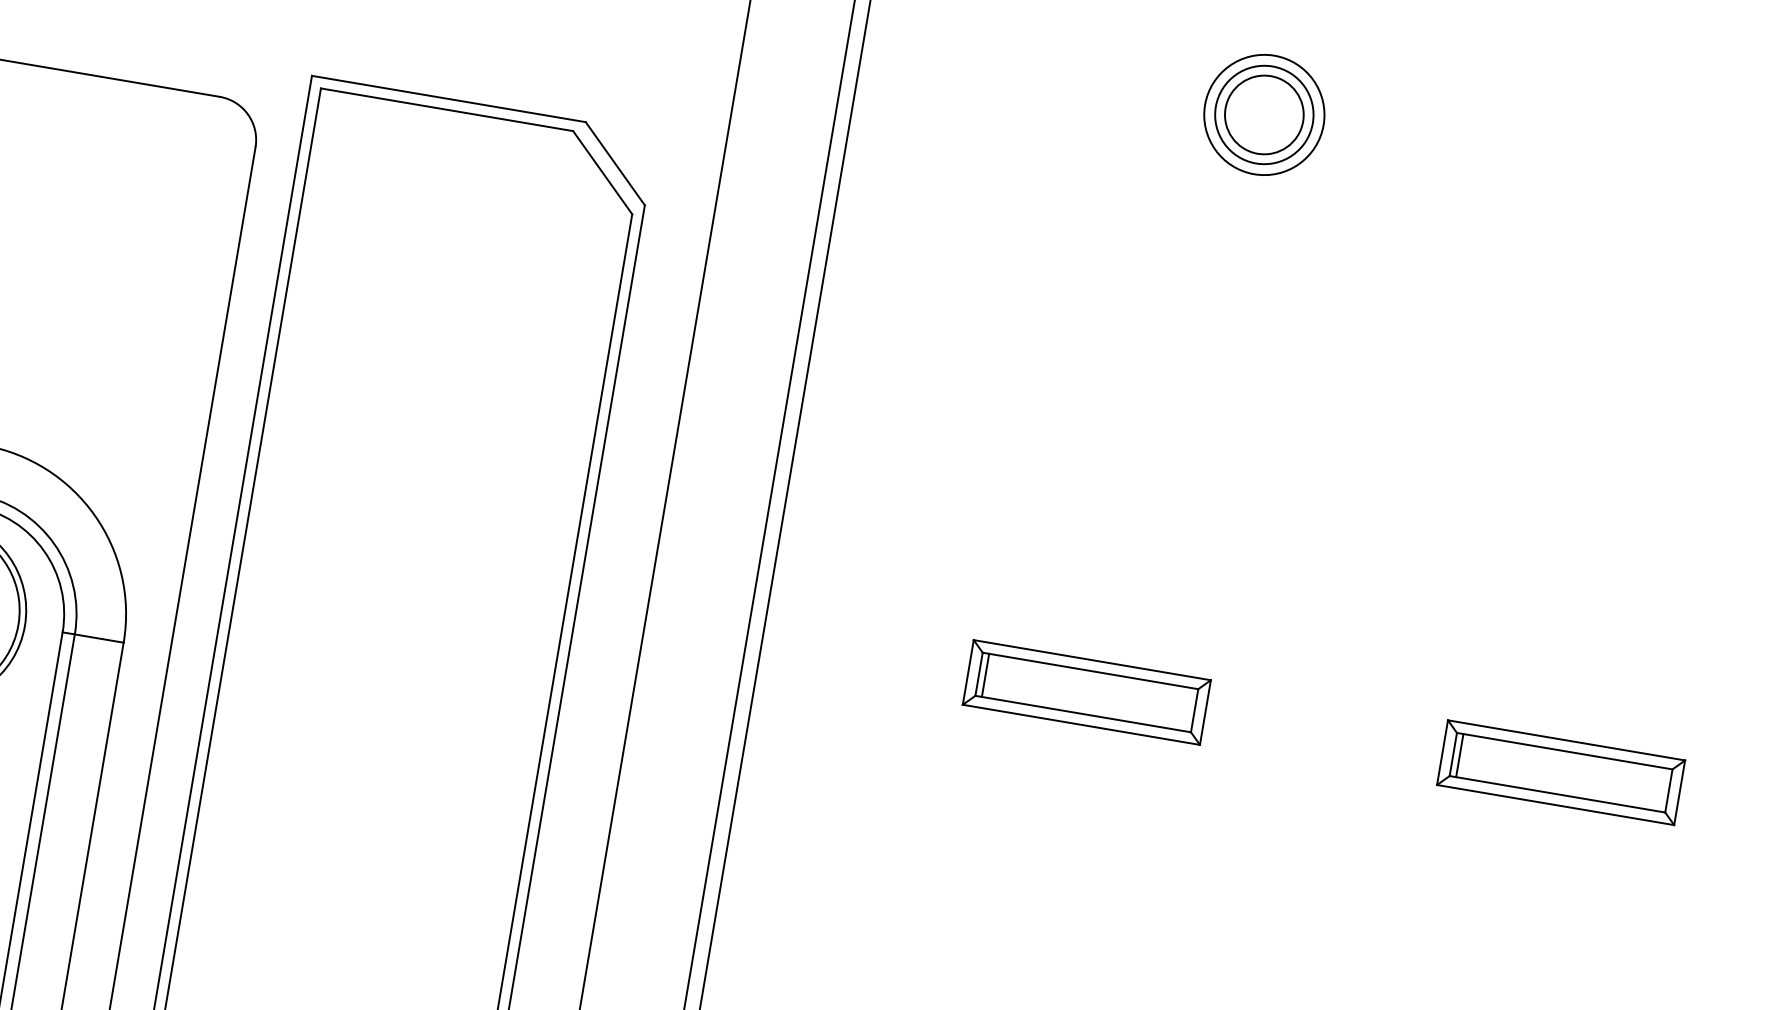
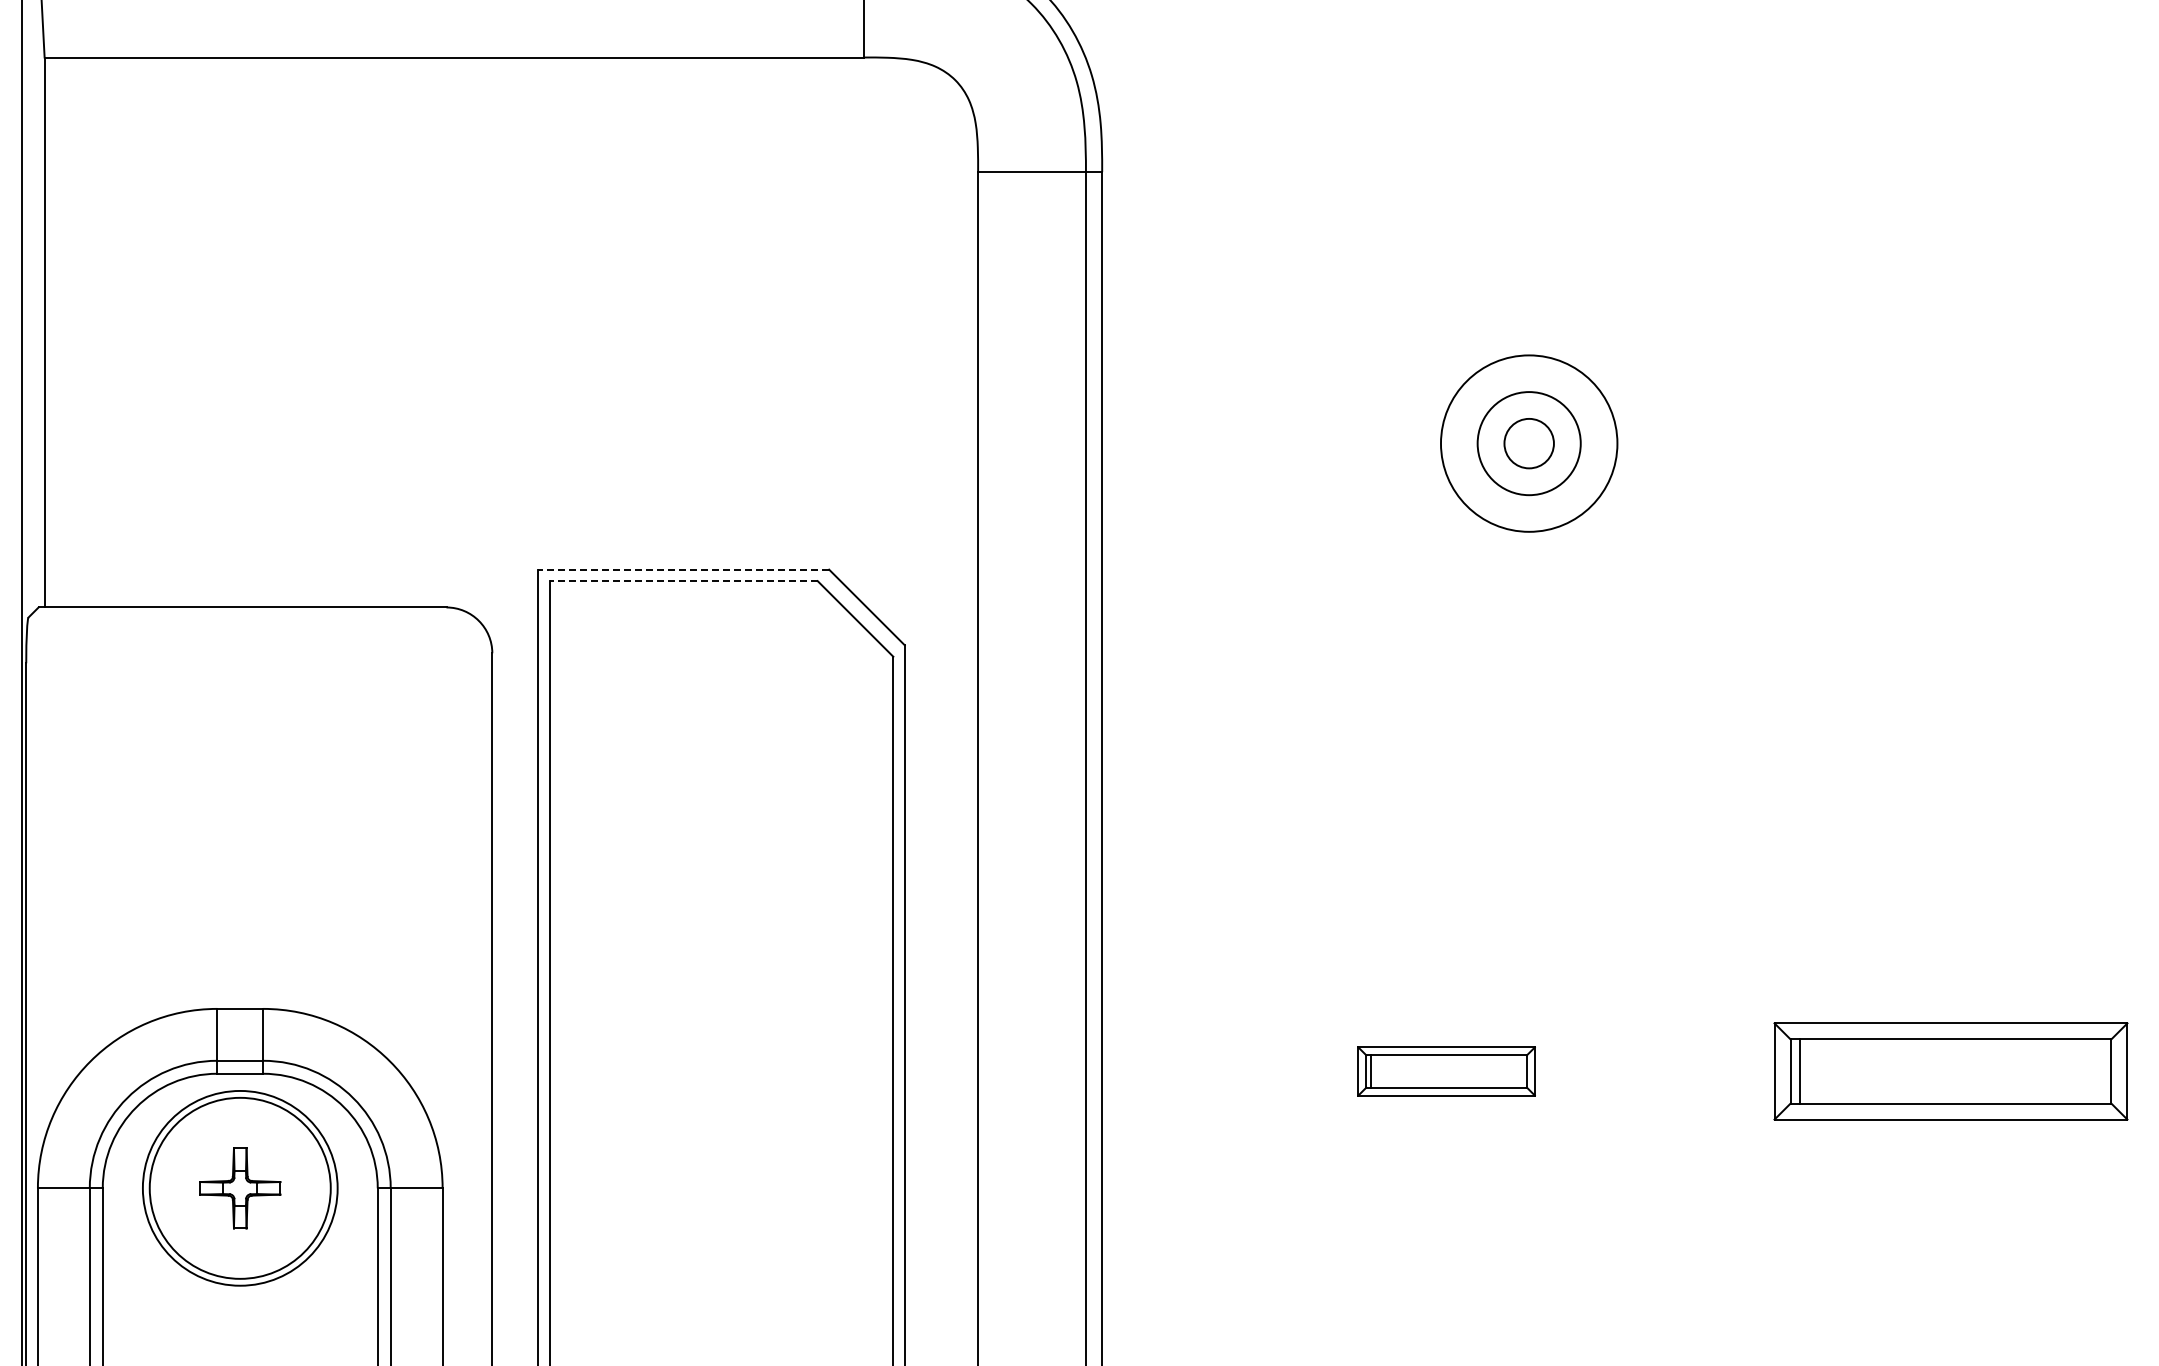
line: (448, 98) -> (683, 569), solid -> dashed
line: (446, 110) -> (683, 581), solid -> dashed
circle: (1263, 114) -> (1528, 443), size x0.6
circle: (1264, 114) -> (1529, 443), size x1.4
part: (1086, 692) -> (1446, 1071), size x0.7
part: (1560, 772) -> (1950, 1071), size x1.4

